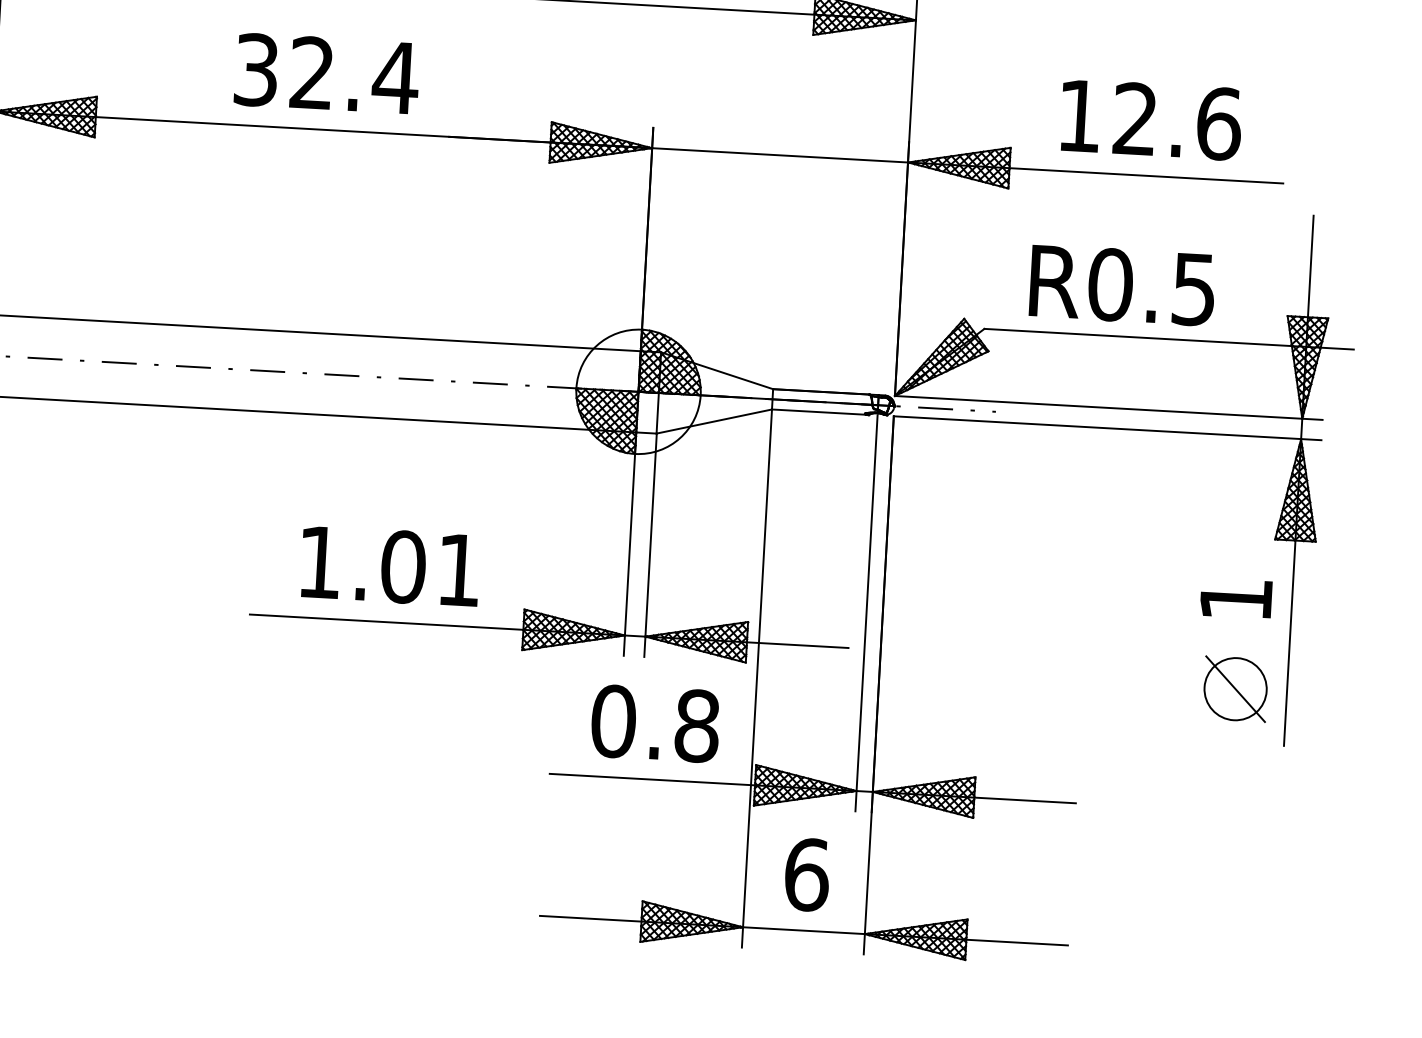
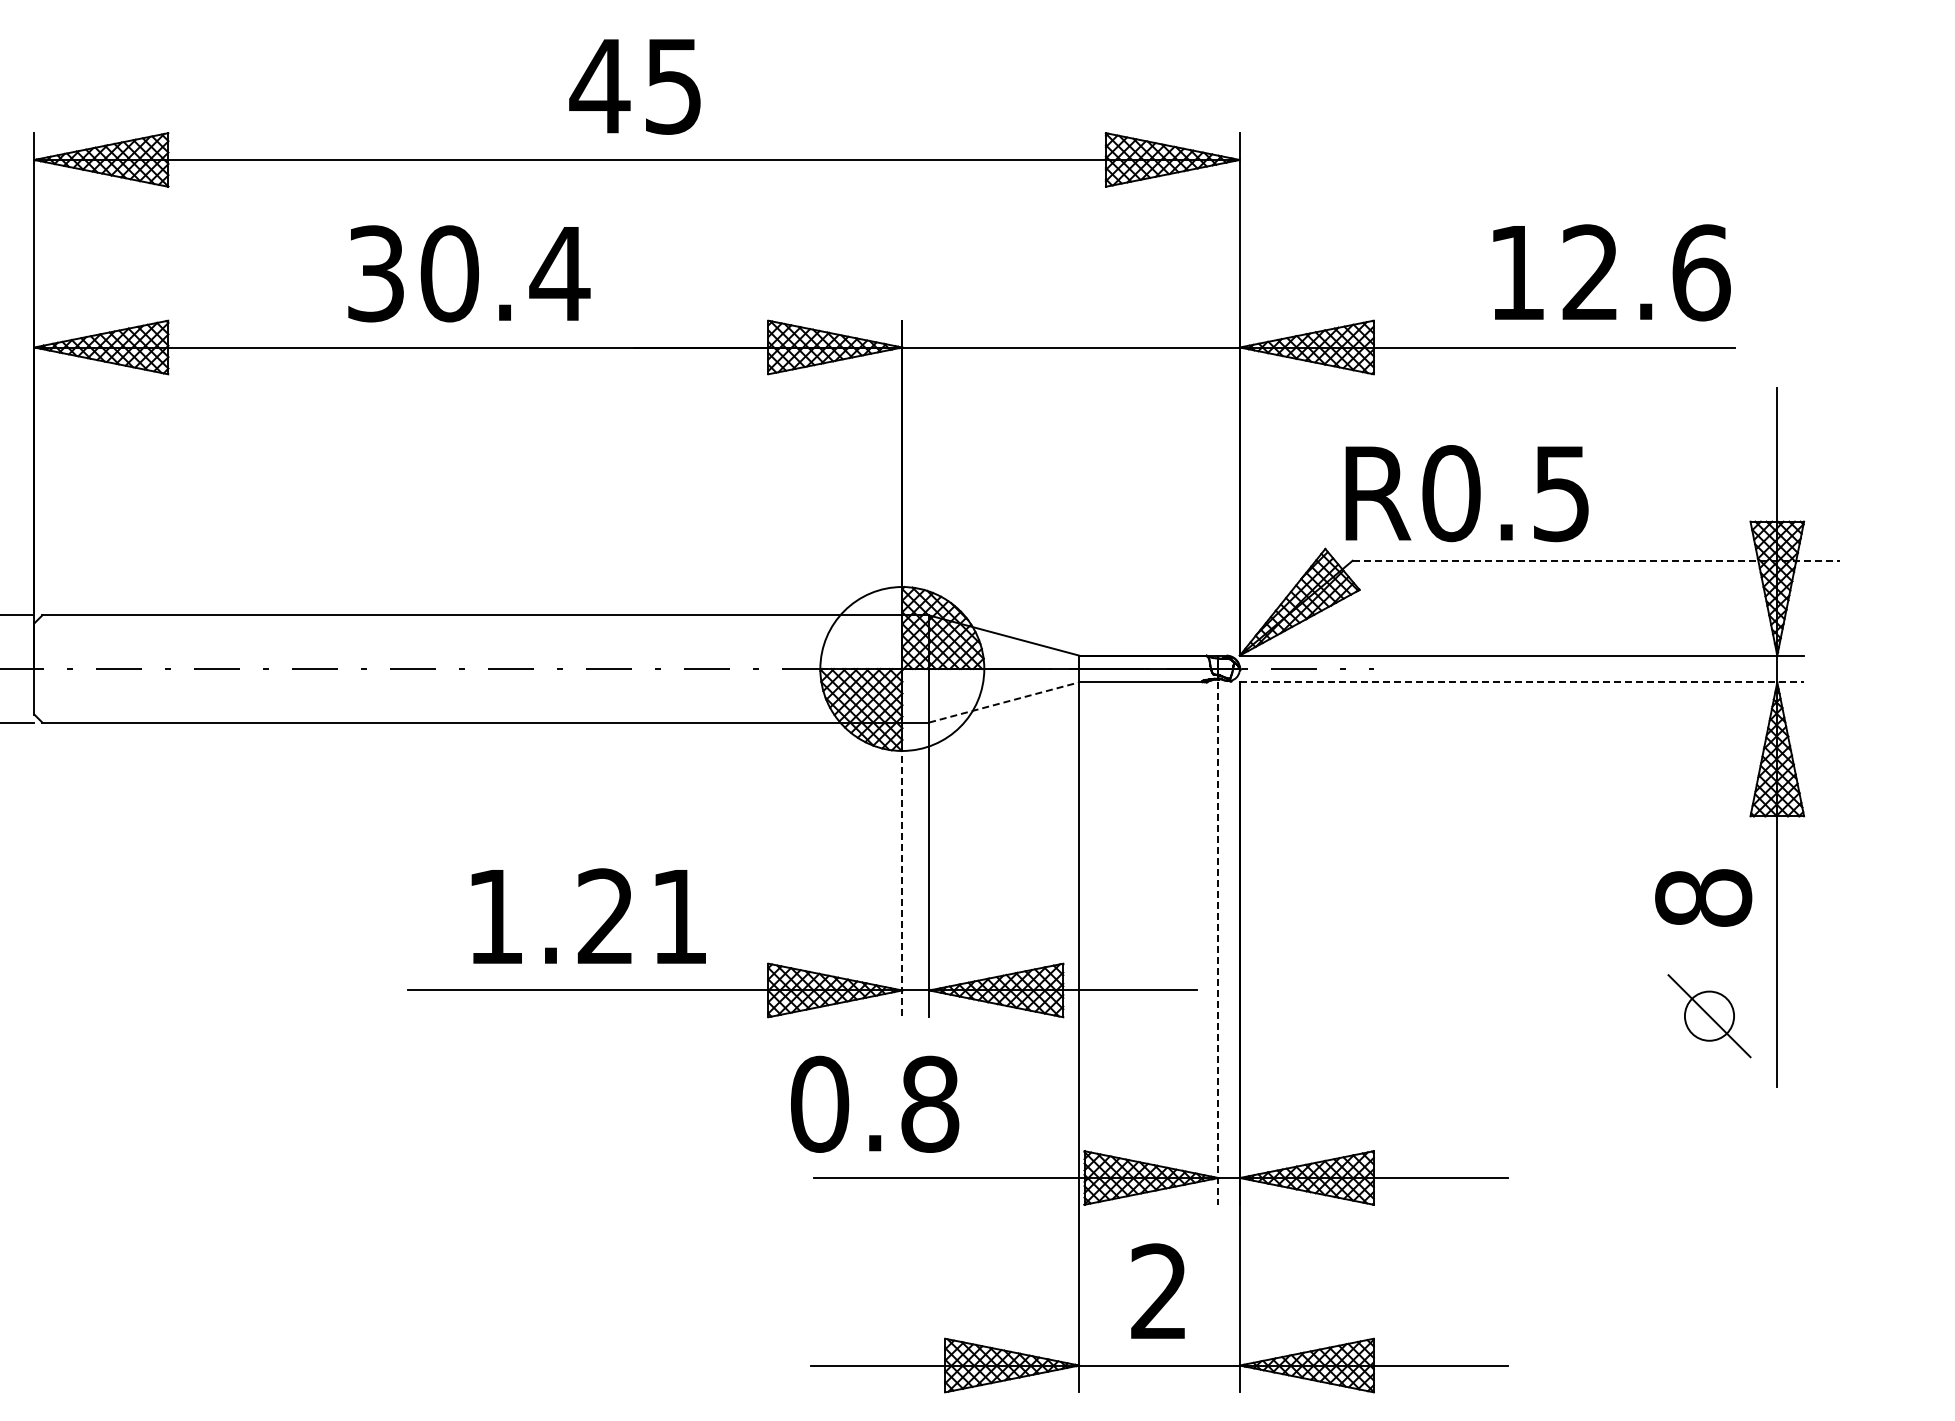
text: (312, 72) -> (449, 273), 32.4 -> 30.4
text: (1151, 119) -> (1611, 272), moved
text: (1122, 285) -> (1466, 493), moved
line: (1169, 339) -> (1596, 560), solid -> dashed
line: (714, 421) -> (1004, 702), solid -> dashed
line: (1108, 428) -> (1522, 682), solid -> dashed
line: (630, 544) -> (902, 870), solid -> dashed
text: (403, 566) -> (606, 916), 1.01 -> 1.21
text: (1236, 598) -> (1703, 897), 1 -> 8
line: (866, 614) -> (1218, 944), solid -> dashed
circle: (1235, 689) -> (1709, 1016), size x0.6
text: (655, 723) -> (875, 1103), moved
text: (807, 874) -> (1159, 1291), 6 -> 2

